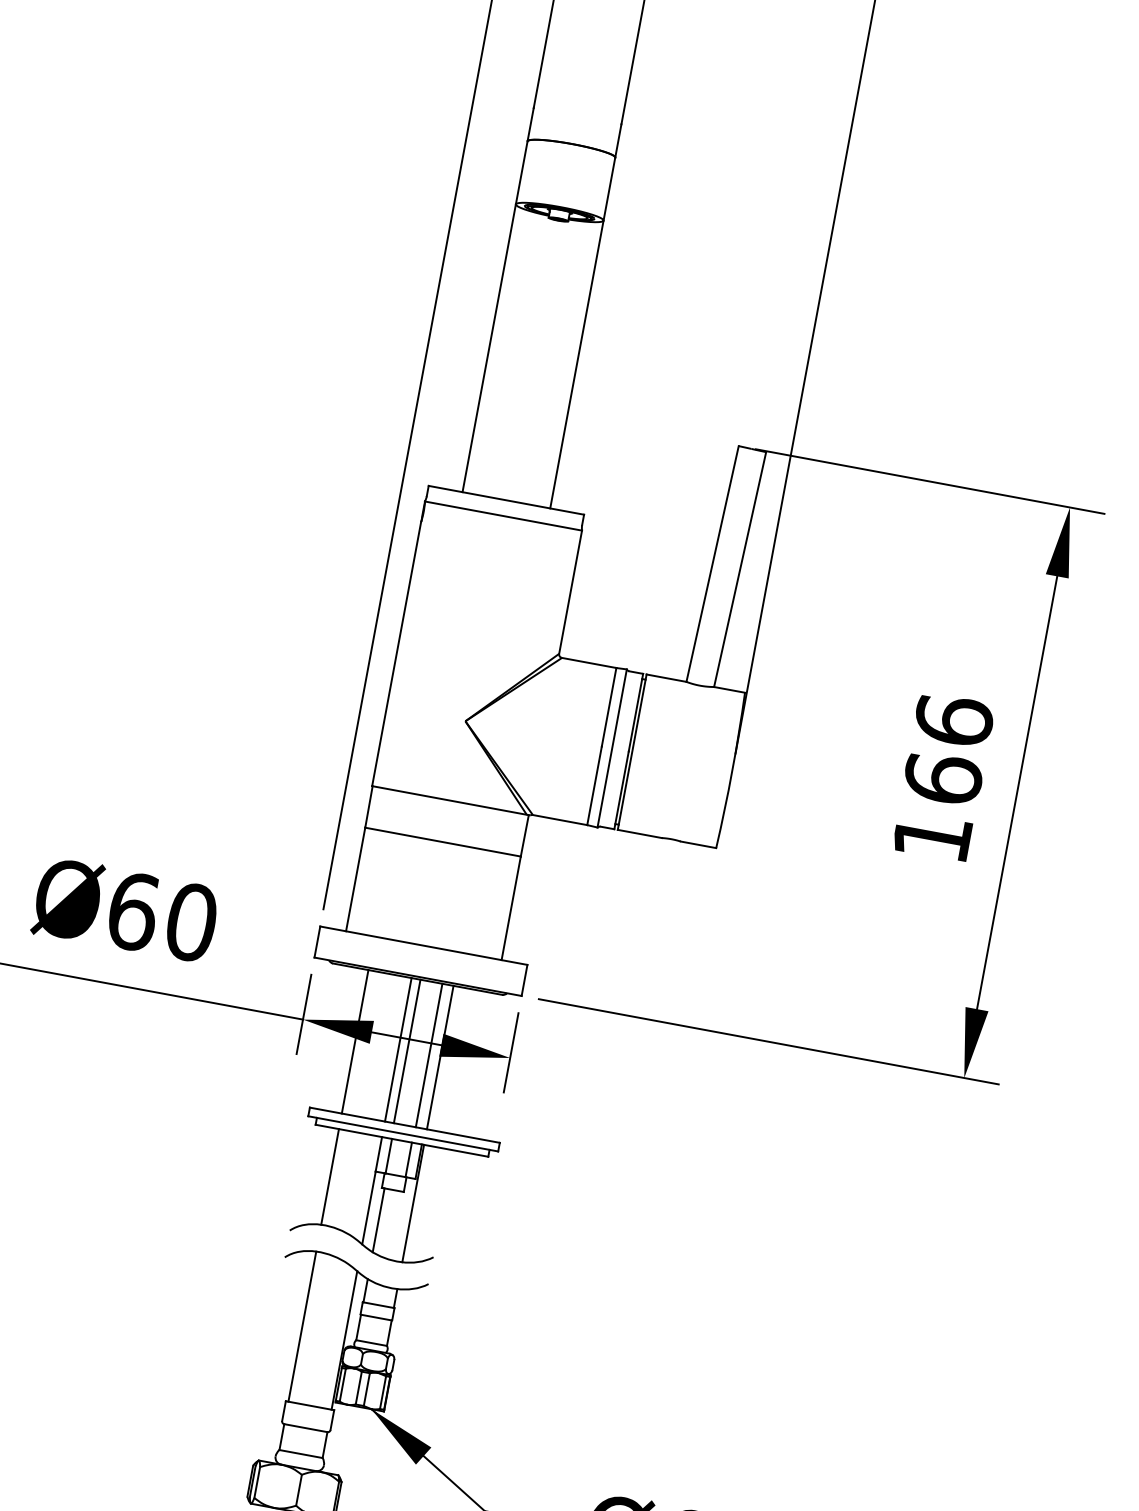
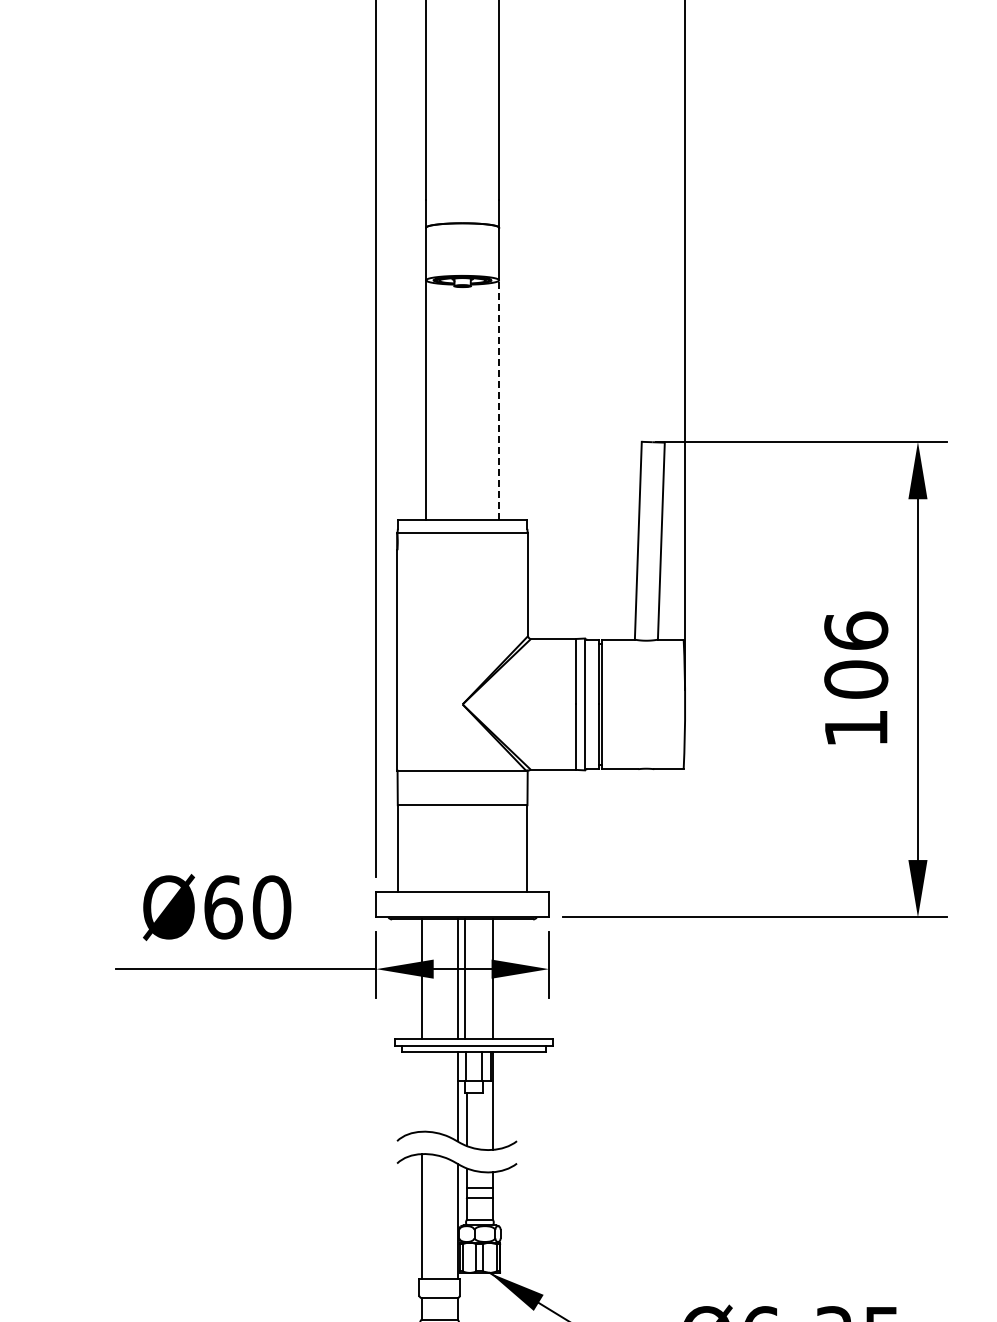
line: (577, 364) -> (499, 400), solid -> dashed
text: (943, 778) -> (856, 679), 166 -> 106
line: (429, 1055) -> (483, 979), removed
line: (330, 1176) -> (421, 1091), removed

